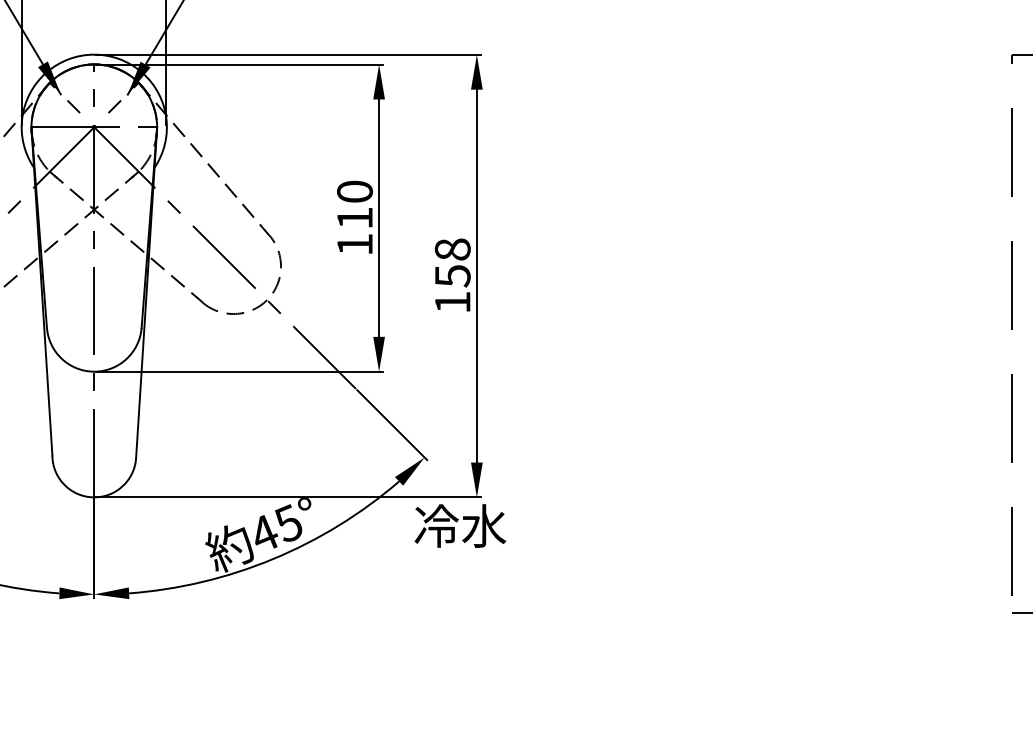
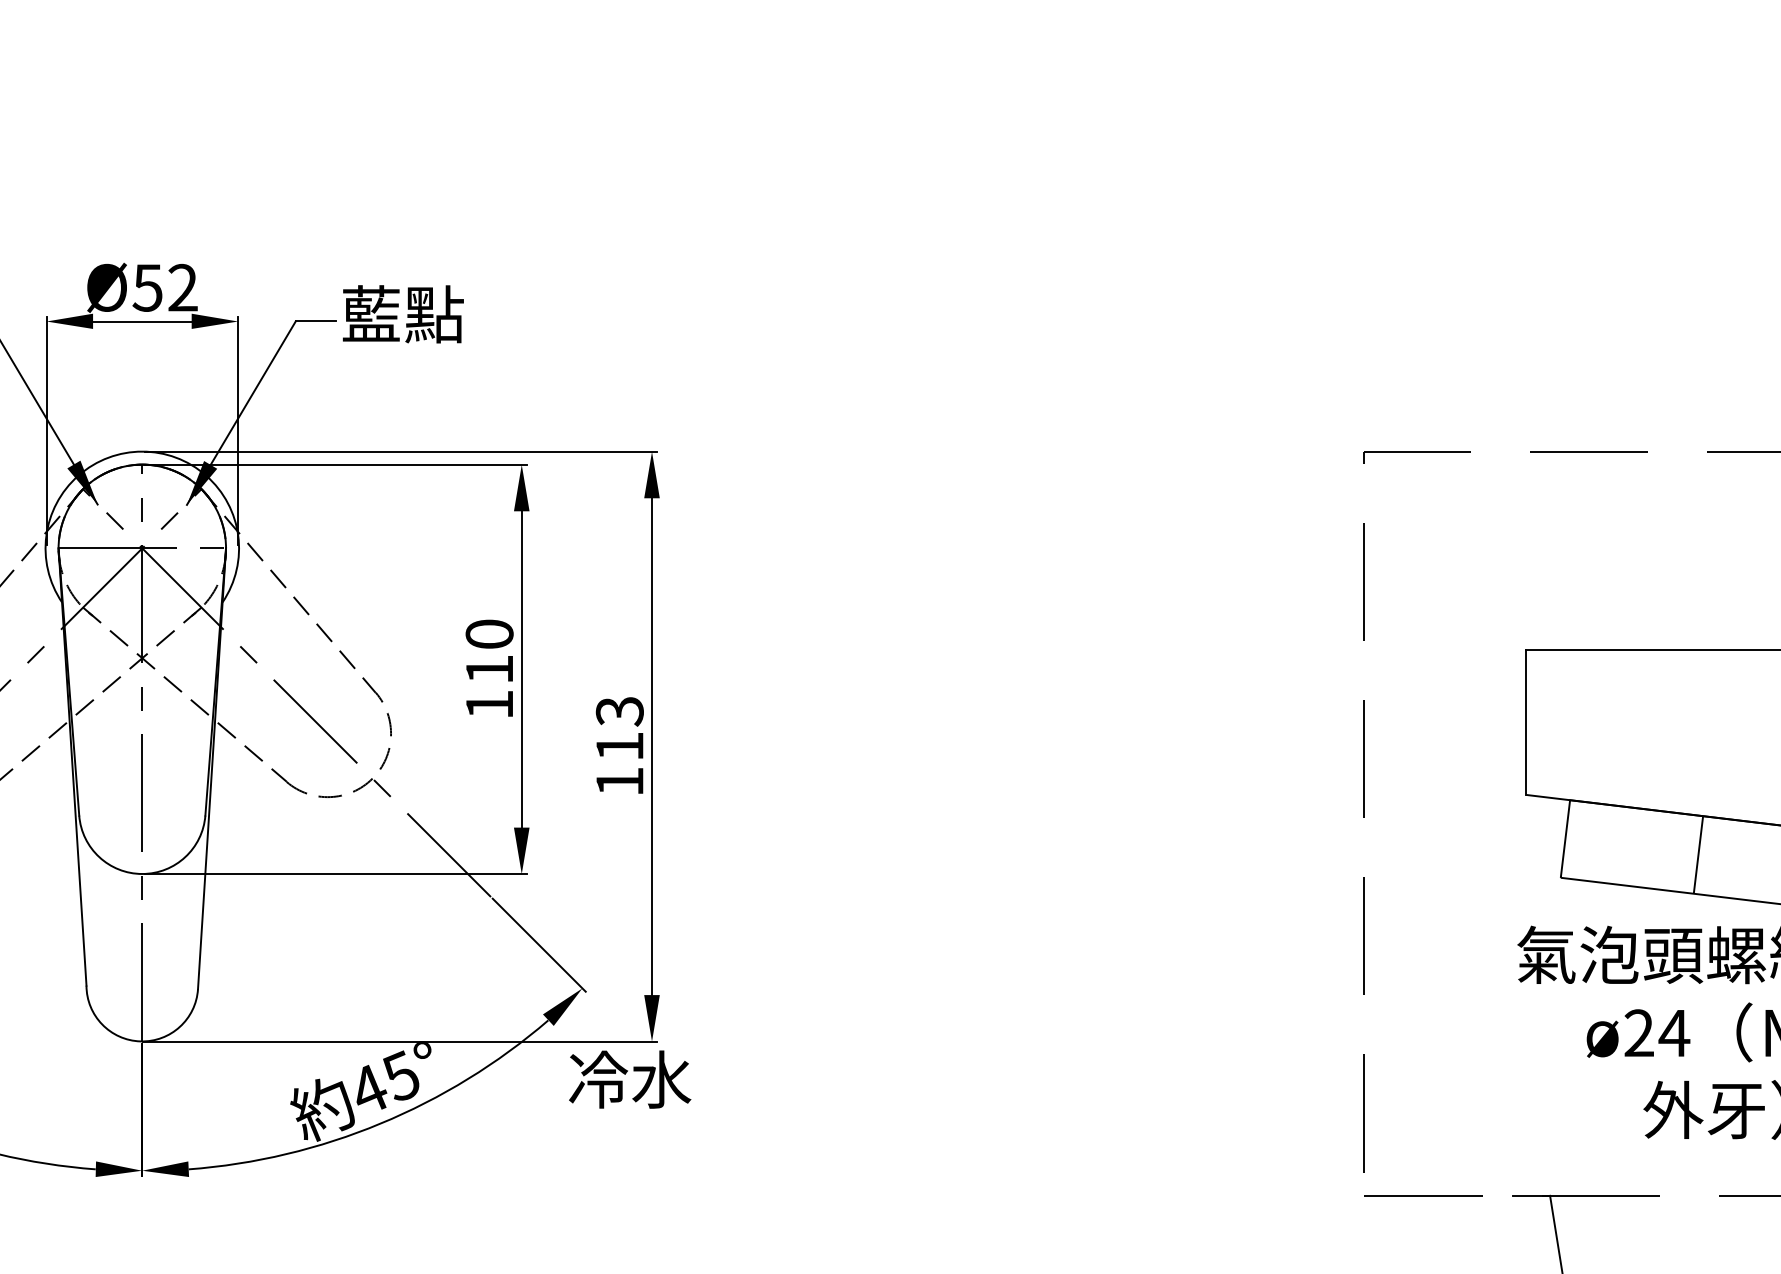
text: (452, 263) -> (619, 729), 158 -> 113

